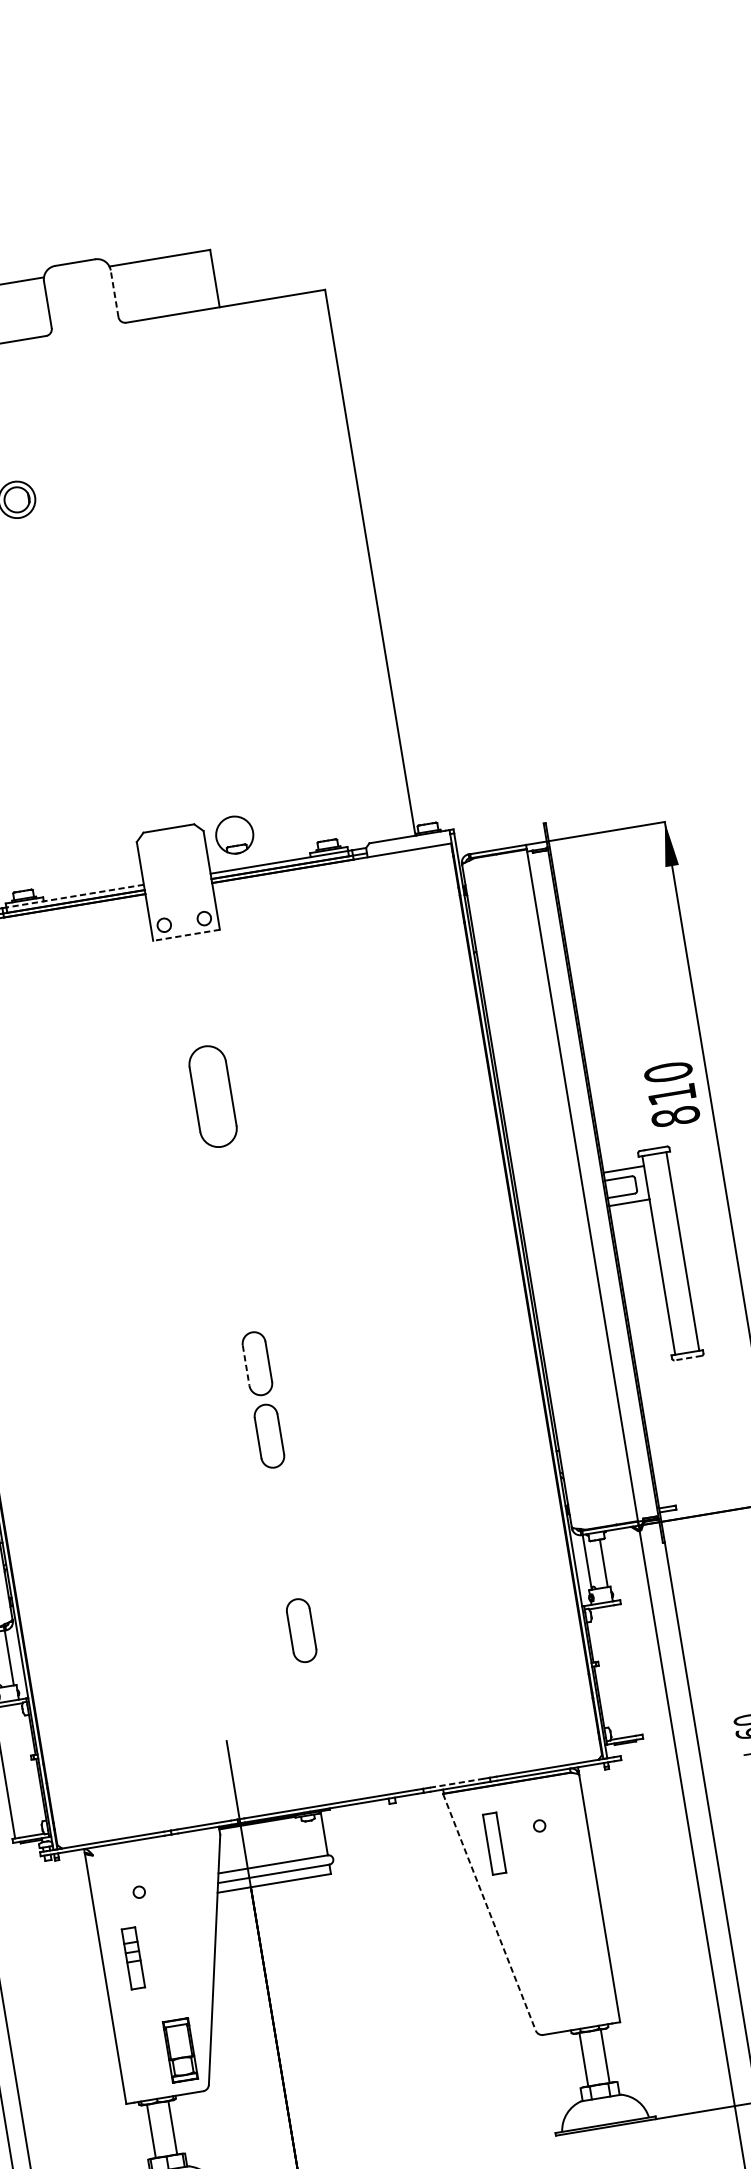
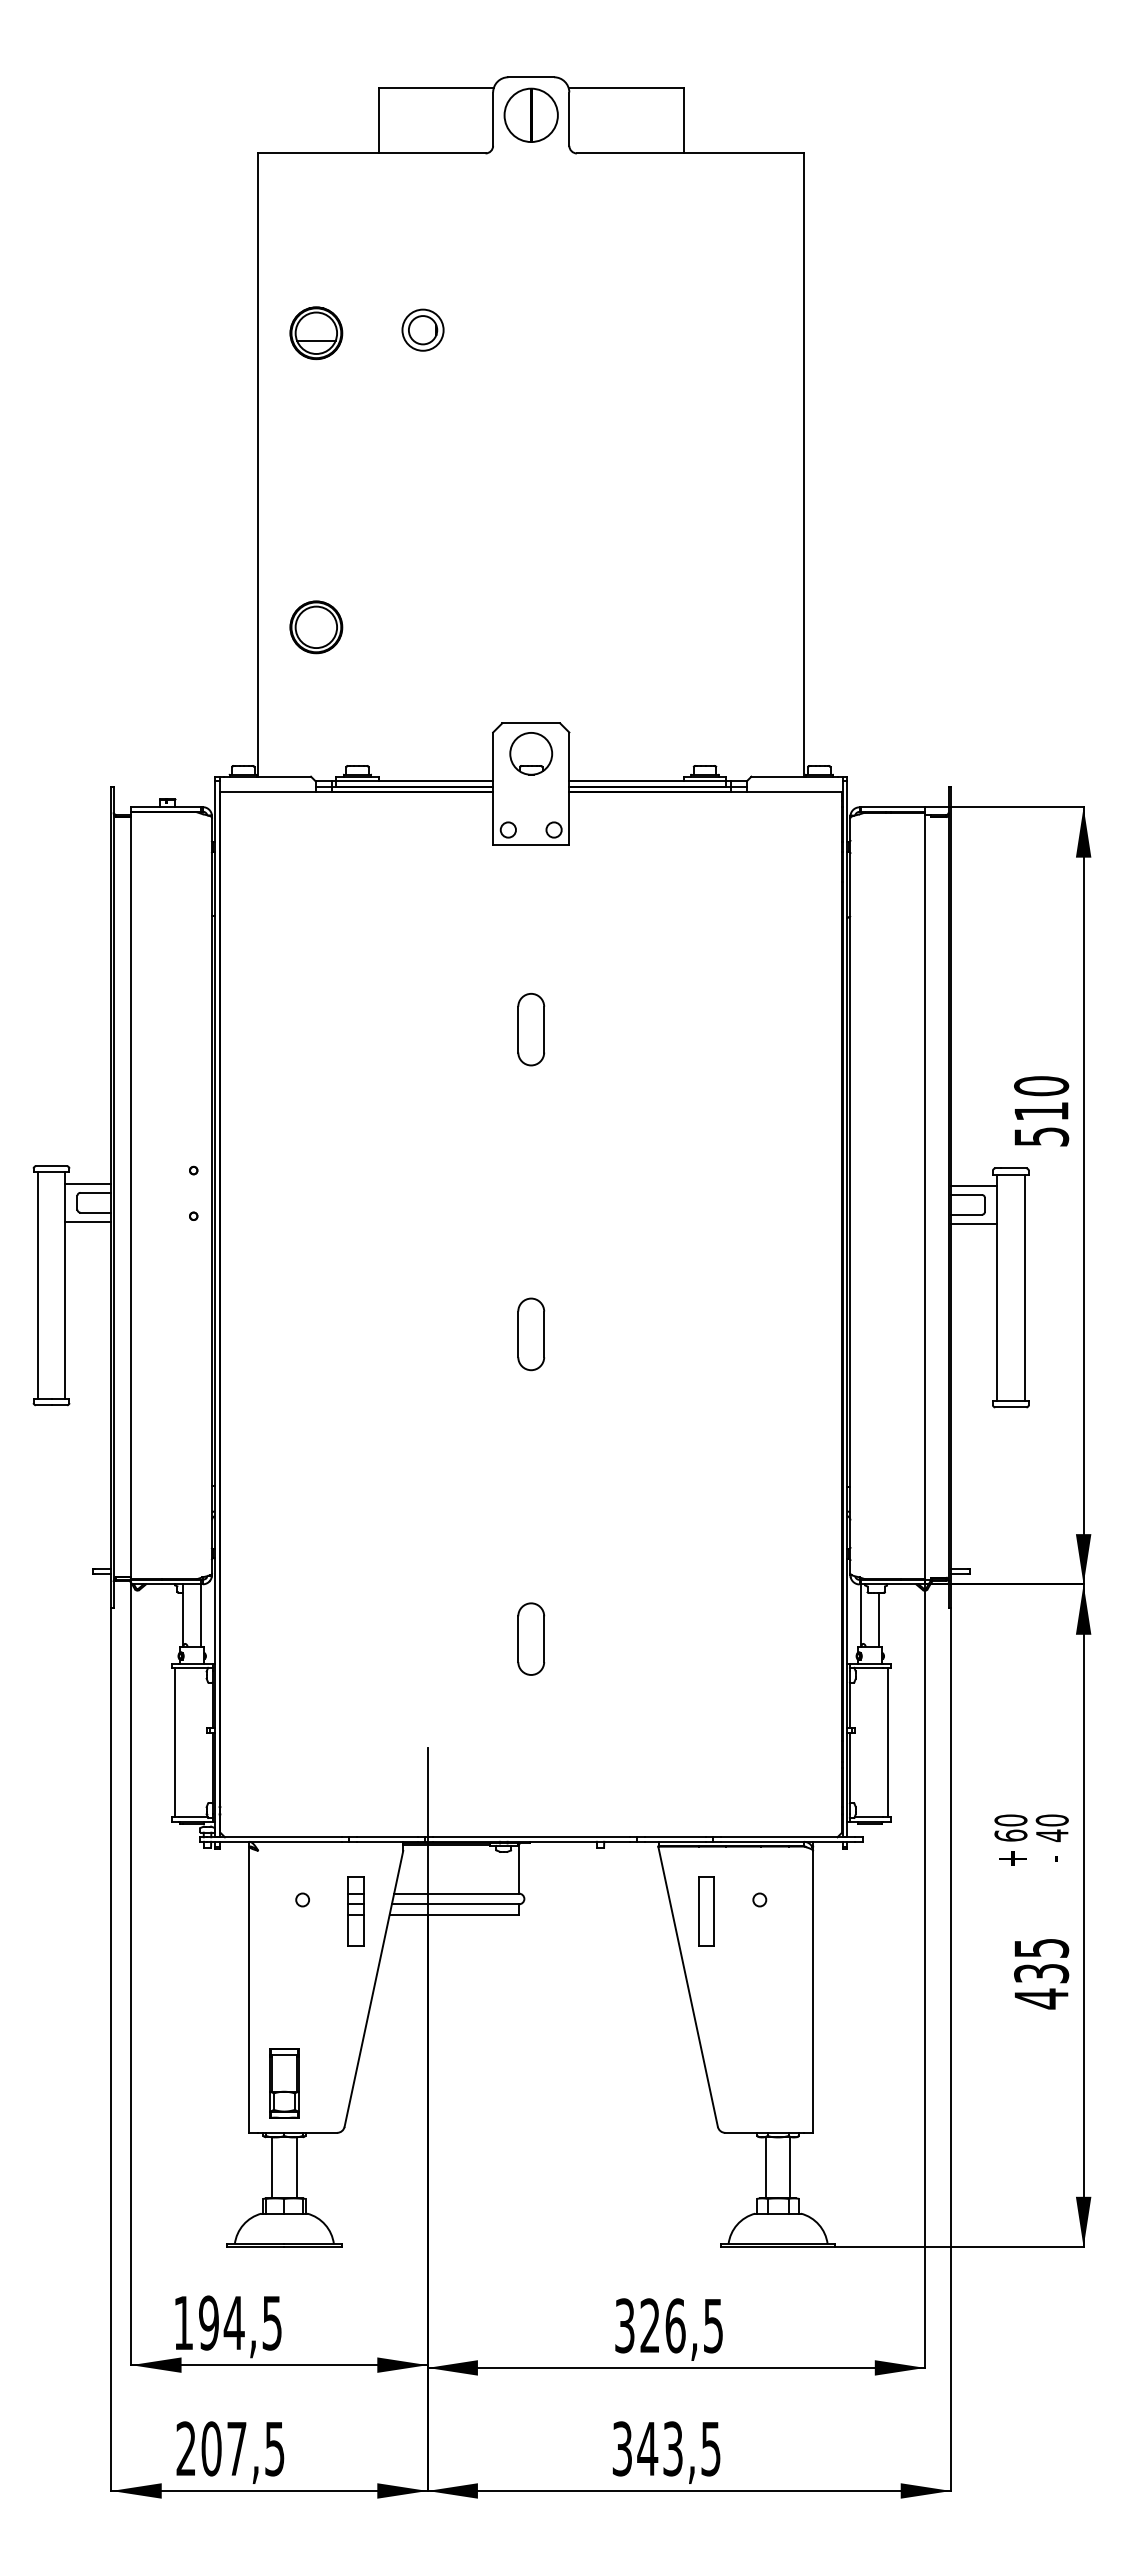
line: (114, 294) -> (569, 119), dashed -> solid
part: (79, 295) -> (530, 114), added
part: (234, 834) -> (531, 753), moved
line: (75, 896) -> (414, 781), dashed -> solid
line: (185, 935) -> (530, 845), dashed -> solid
part: (213, 1096) -> (531, 1029), size x0.62
text: (675, 1116) -> (1041, 1136), 810 -> 510
line: (687, 1358) -> (1010, 1407), dashed -> solid
line: (246, 1365) -> (518, 1334), dashed -> solid
part: (269, 1435) -> (531, 1416), removed
line: (628, 1669) -> (887, 1742), added
line: (456, 1783) -> (675, 1837), dashed -> solid
line: (489, 1912) -> (688, 1987), dashed -> solid
part: (133, 1958) -> (355, 1911), moved
part: (180, 2050) -> (284, 2083), moved

